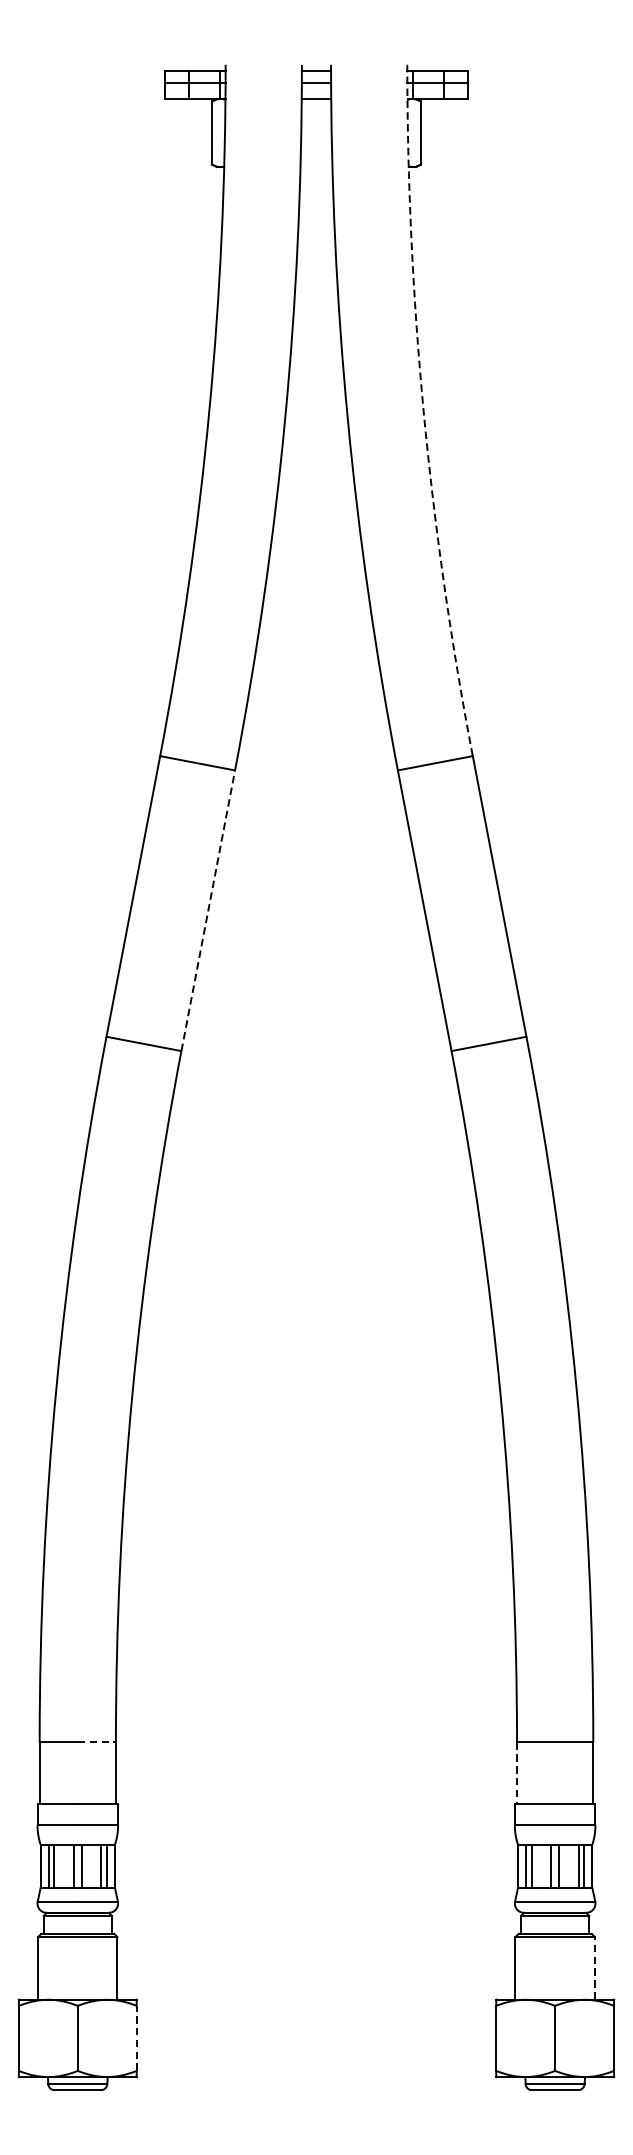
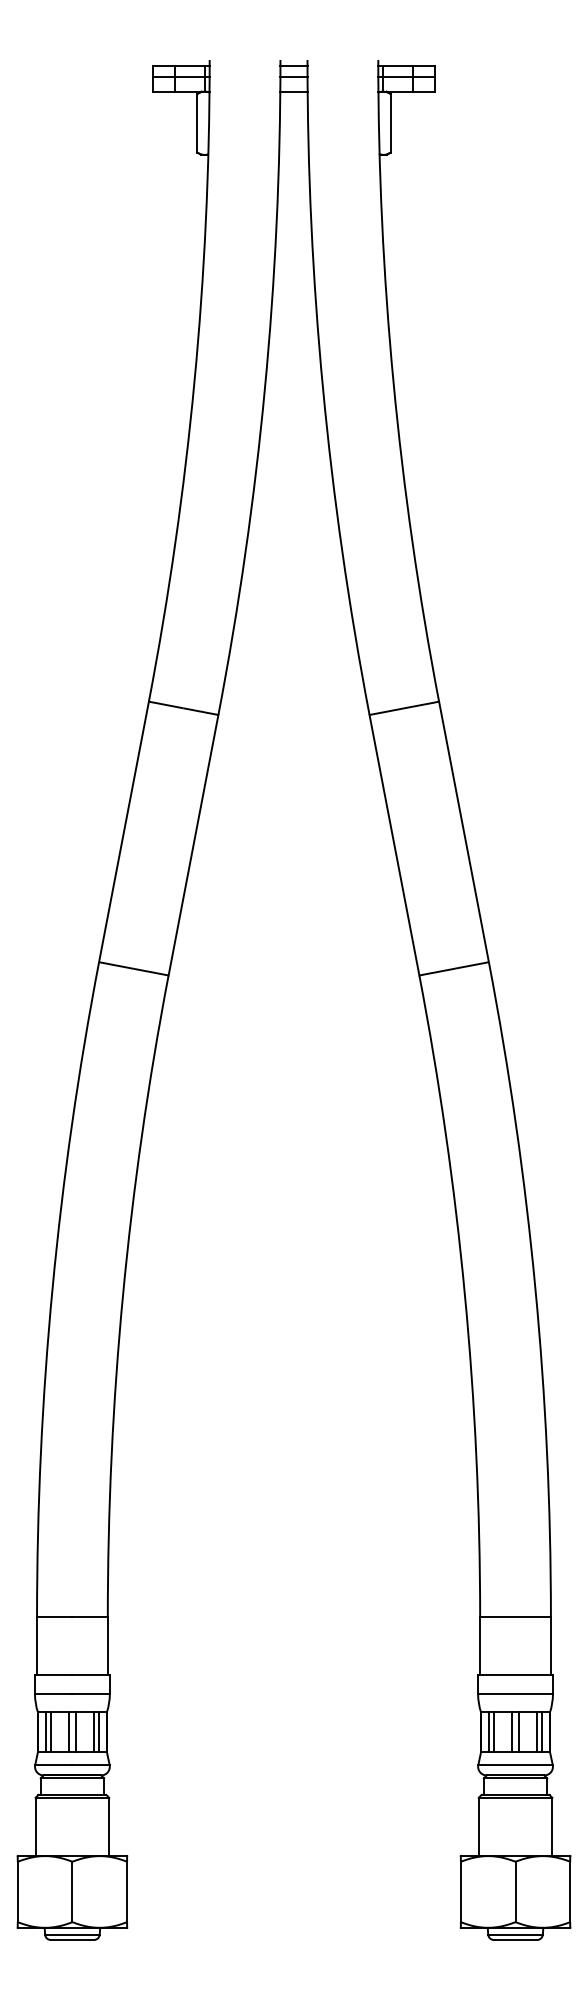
arc: (423, 412) -> (393, 382), dashed -> solid
line: (208, 911) -> (193, 845), dashed -> solid
line: (97, 1742) -> (90, 1617), dashed -> solid
line: (517, 1772) -> (480, 1645), dashed -> solid
line: (594, 1967) -> (552, 1826), dashed -> solid
line: (137, 2037) -> (127, 1891), dashed -> solid

